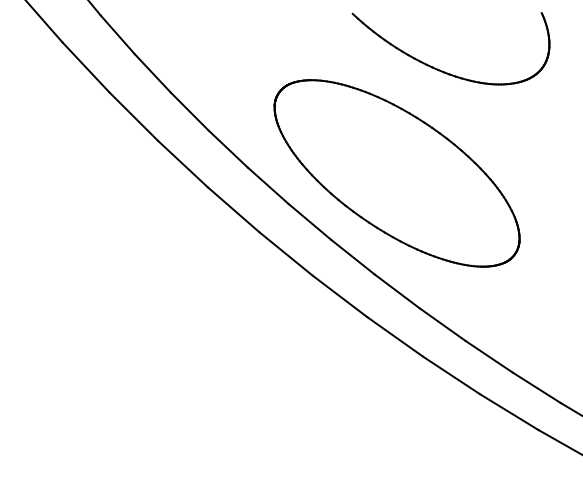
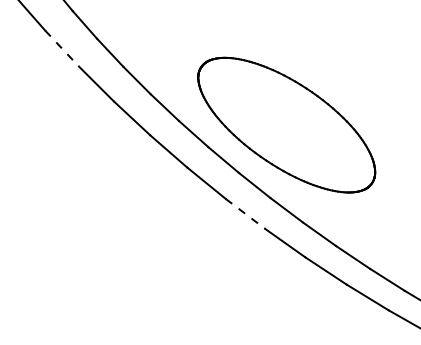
line: (86, 67) -> (62, 48), solid -> dashed
part: (440, 69) -> (318, 50), removed
line: (340, 296) -> (245, 214), solid -> dashed

